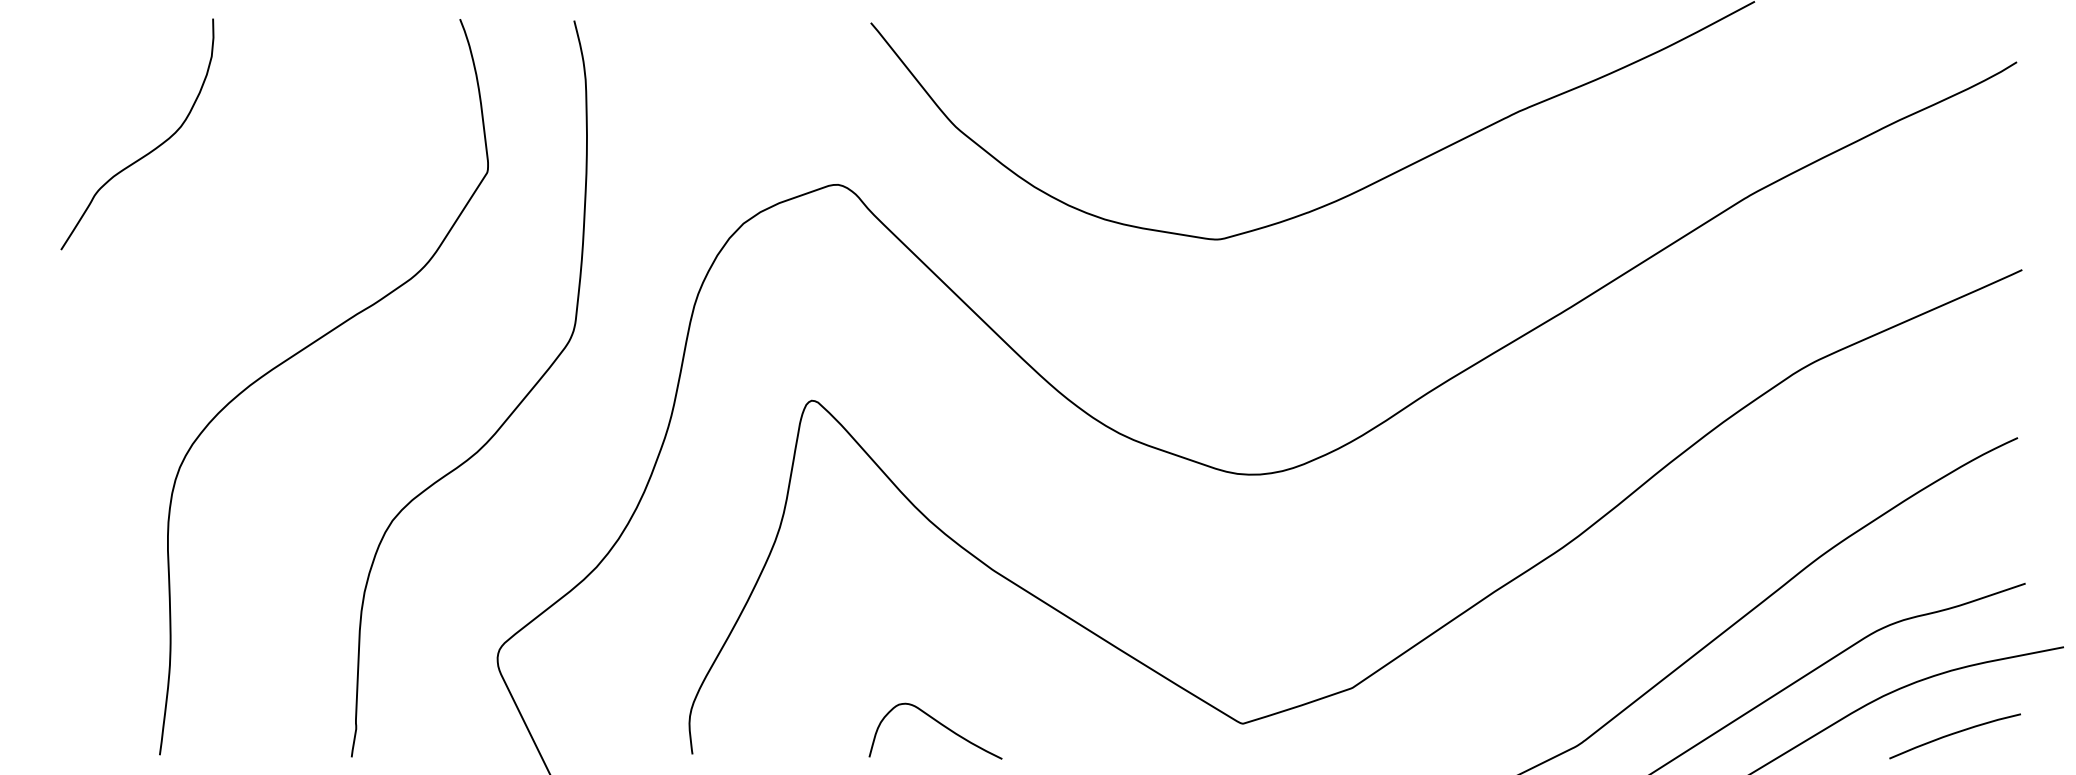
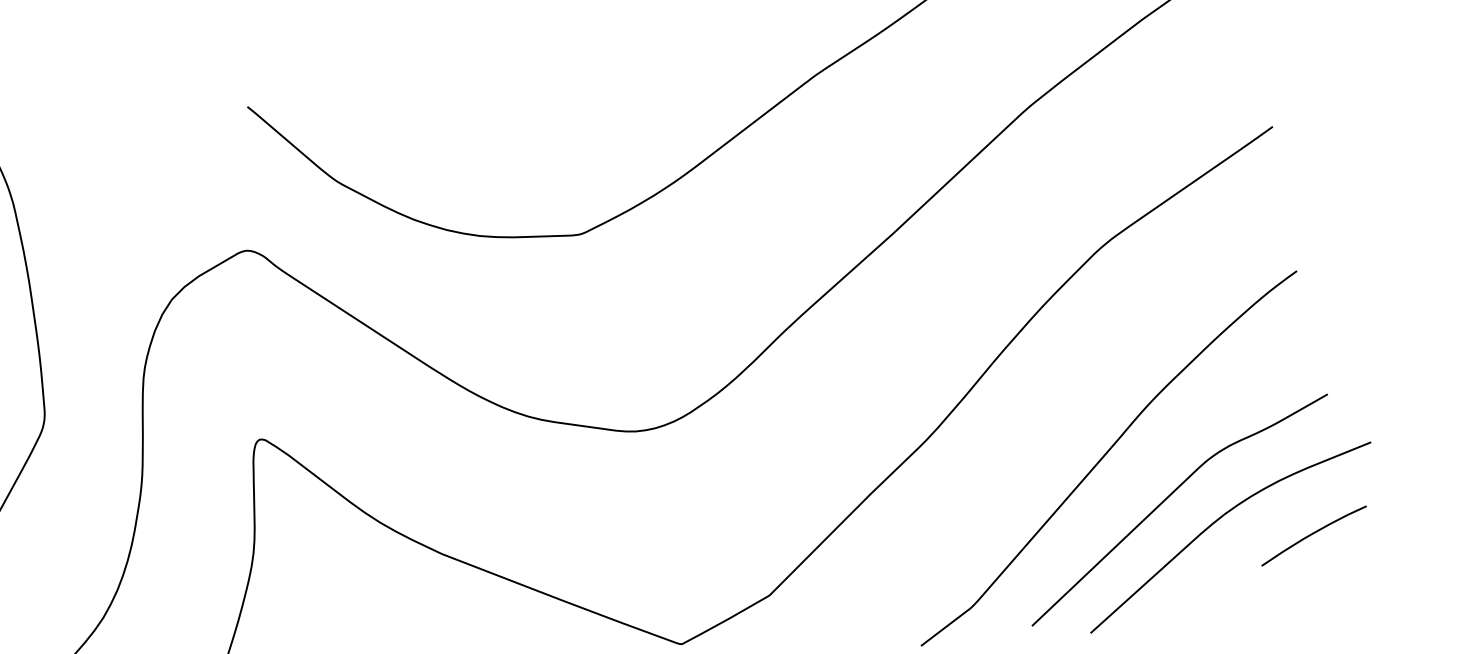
curve: (1954, 734) -> (1313, 534), moved

